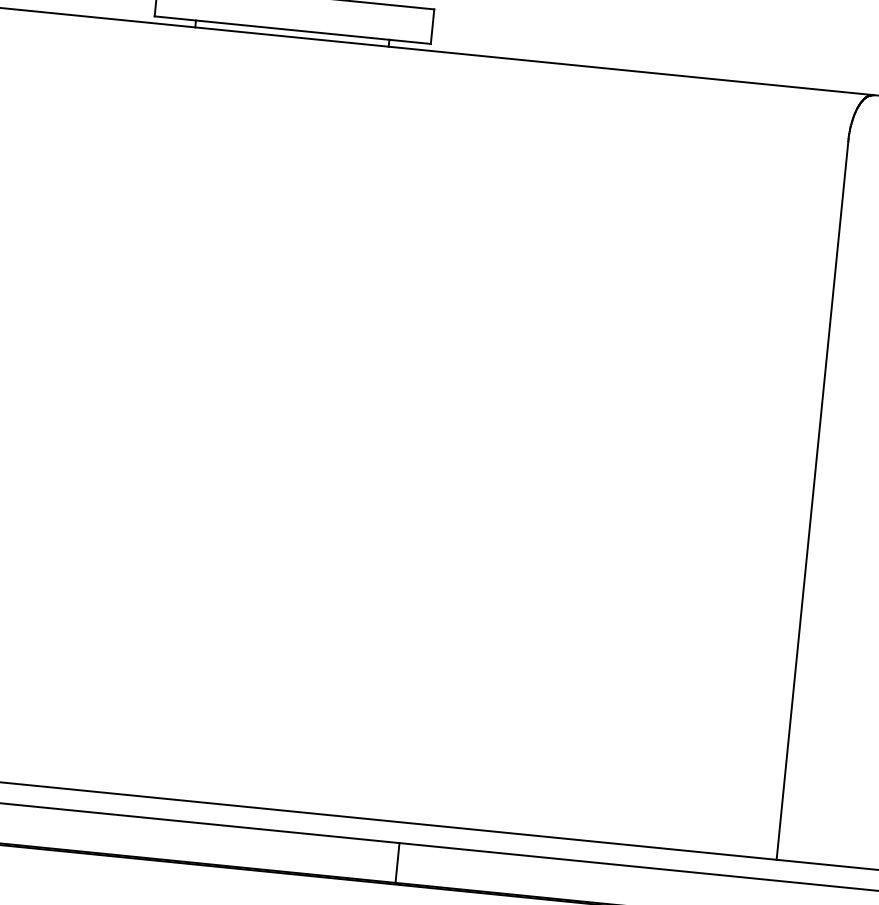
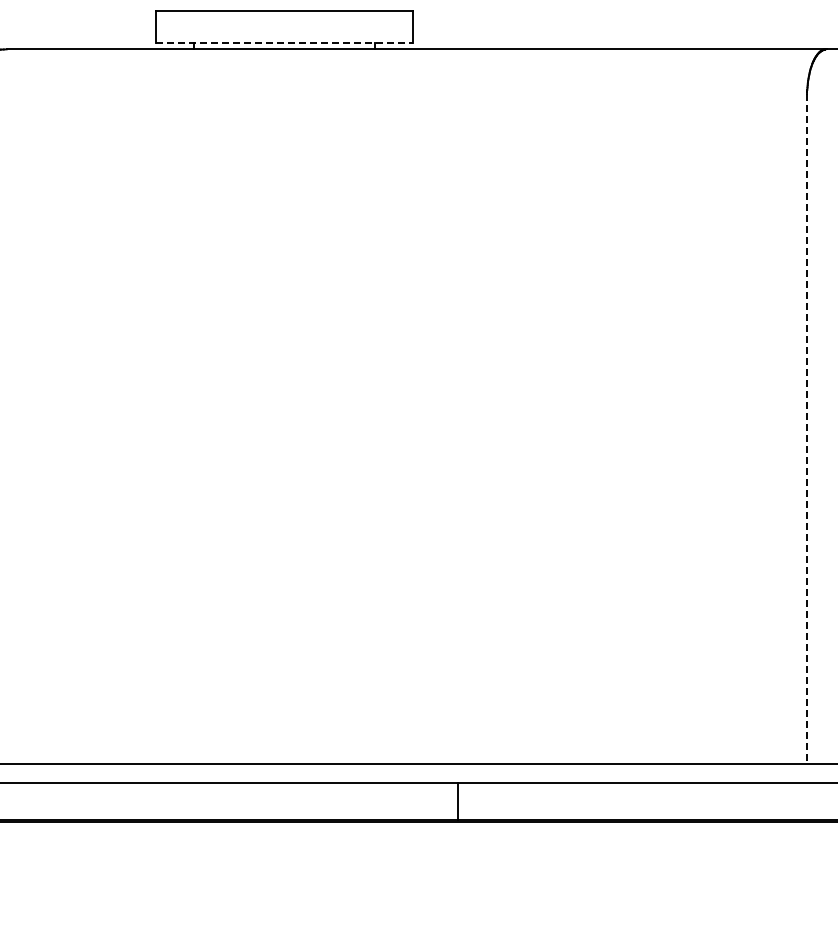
line: (292, 29) -> (284, 42), solid -> dashed
line: (812, 500) -> (807, 429), solid -> dashed

